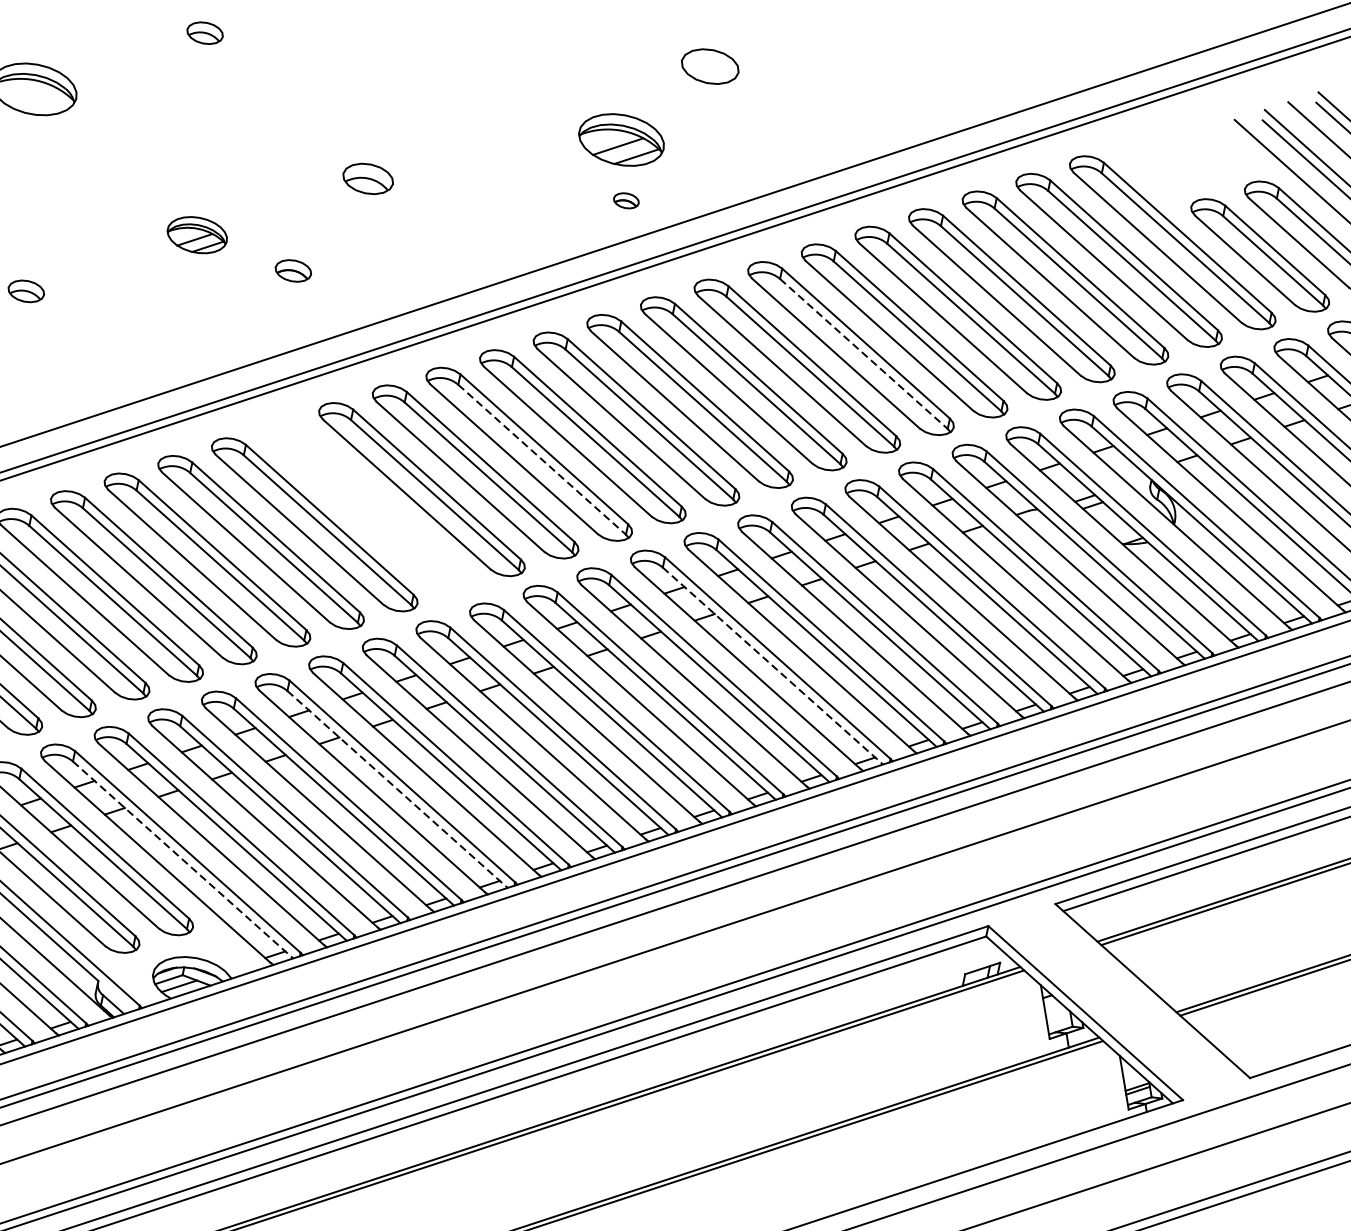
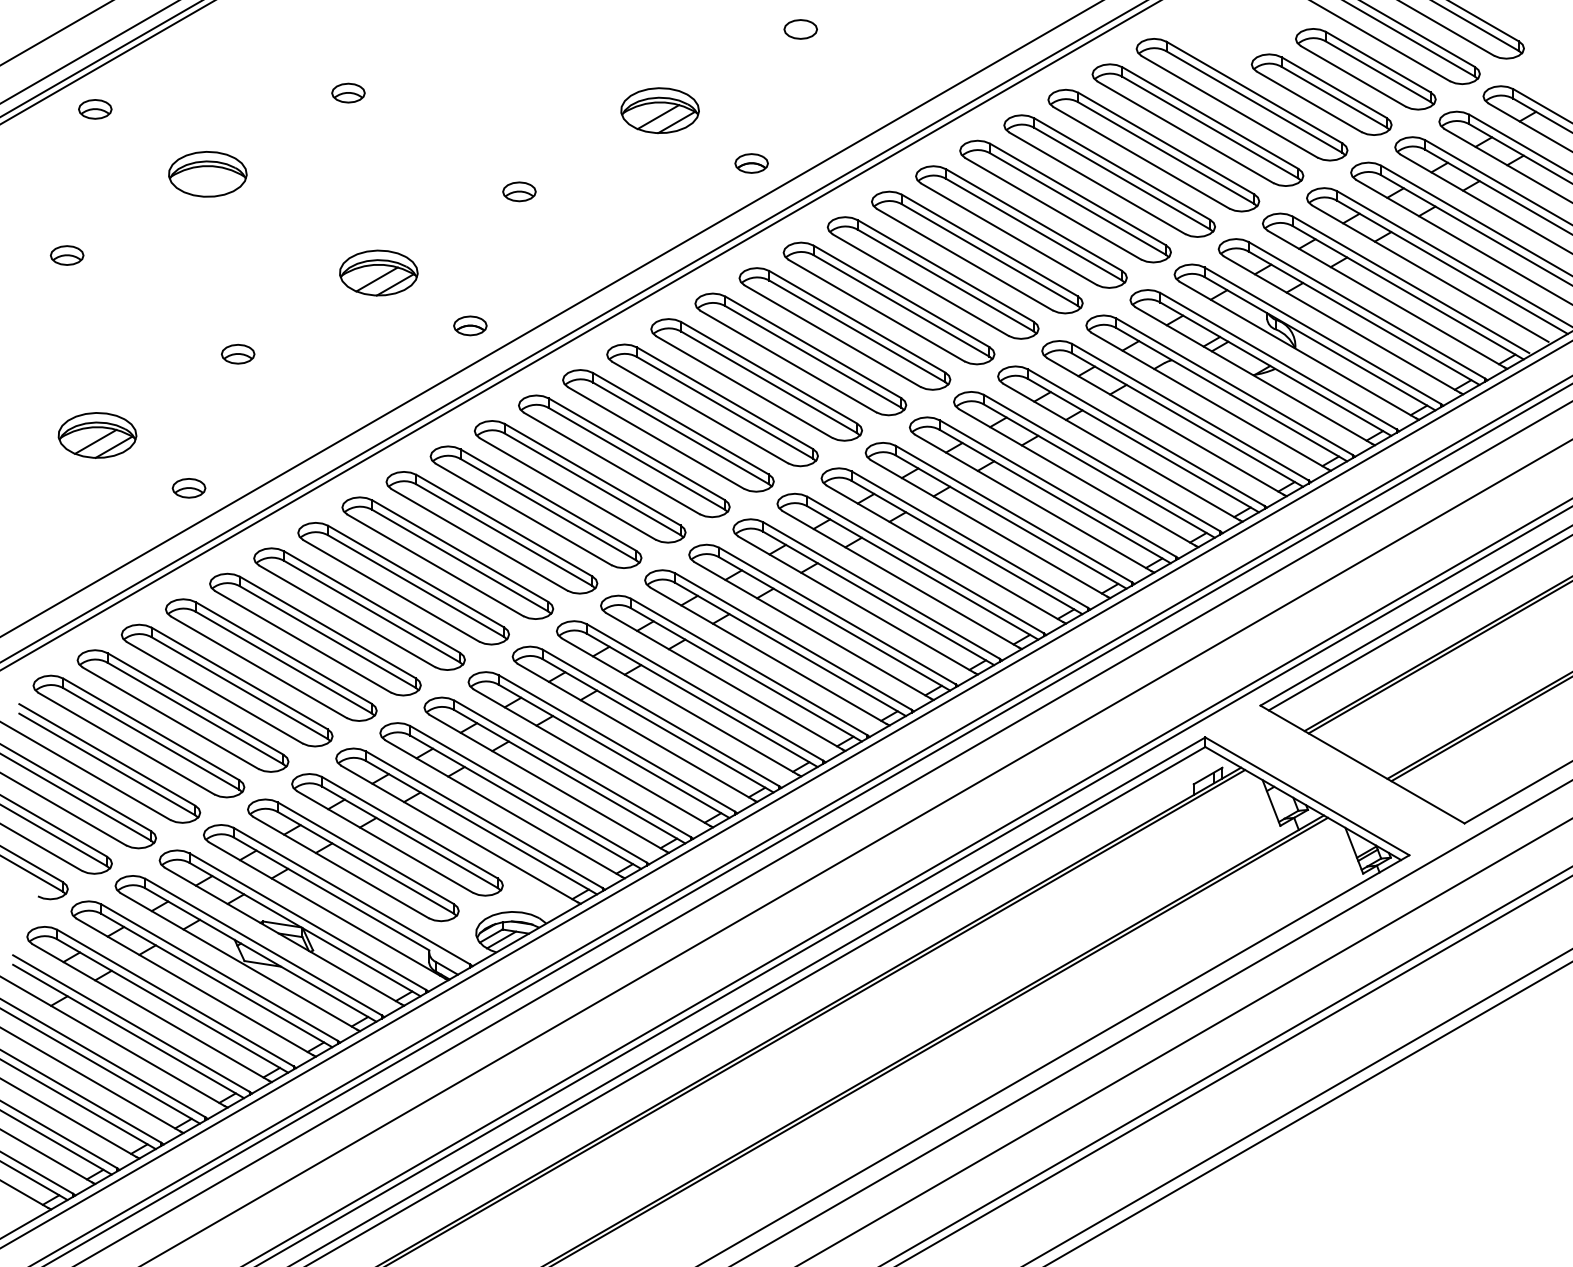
part: (709, 66) -> (800, 29), size x0.62
part: (620, 139) -> (659, 110), moved
part: (368, 178) -> (519, 191), size x0.71
part: (626, 200) -> (751, 163), size x1.43
part: (197, 234) -> (378, 272), size x1.43
part: (293, 270) -> (470, 325), moved
line: (863, 353) -> (989, 254), dashed -> solid
line: (541, 459) -> (724, 407), dashed -> solid
part: (368, 506) -> (580, 481), added
line: (773, 666) -> (967, 547), dashed -> solid
line: (397, 790) -> (658, 726), dashed -> solid
line: (184, 859) -> (482, 827), dashed -> solid

